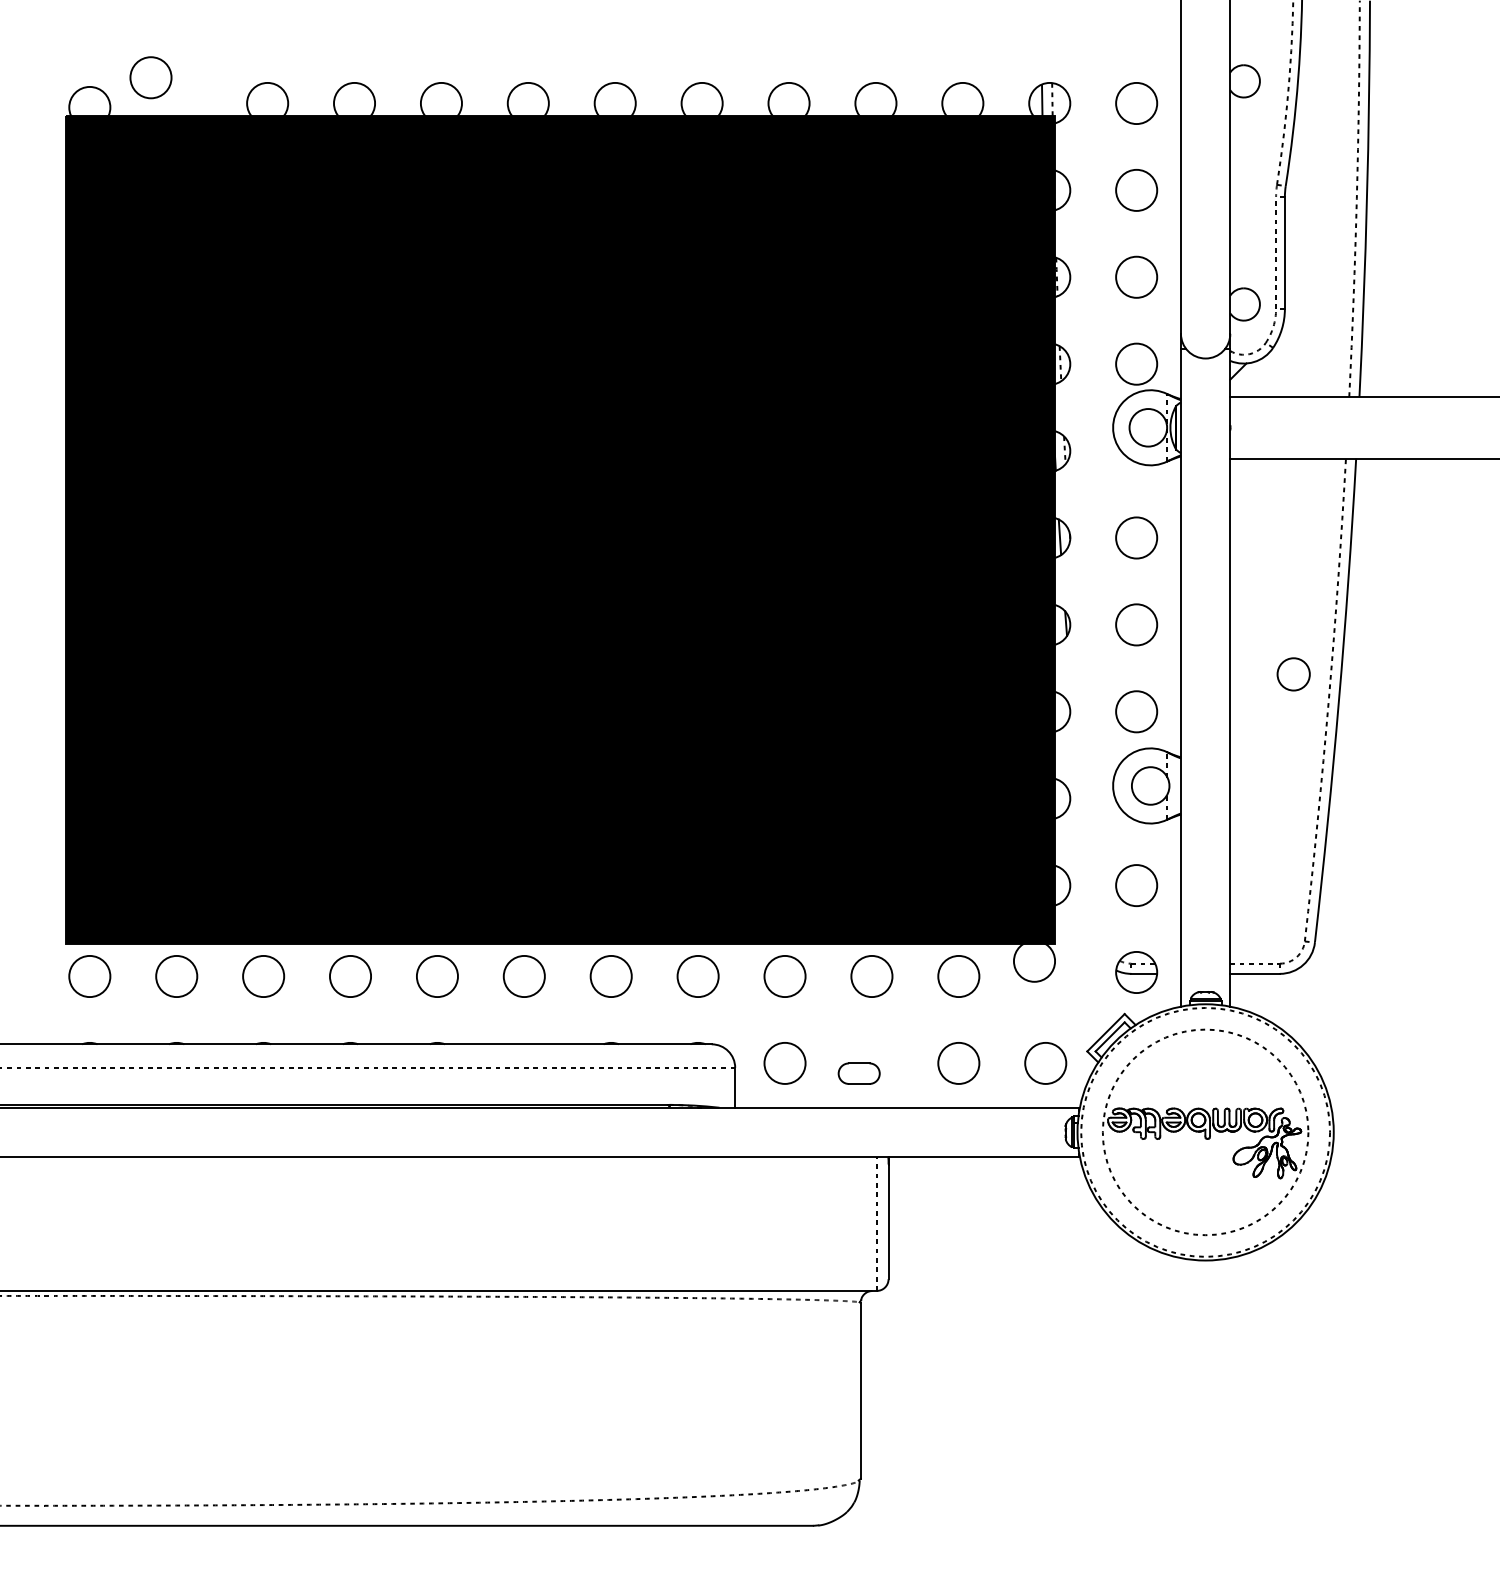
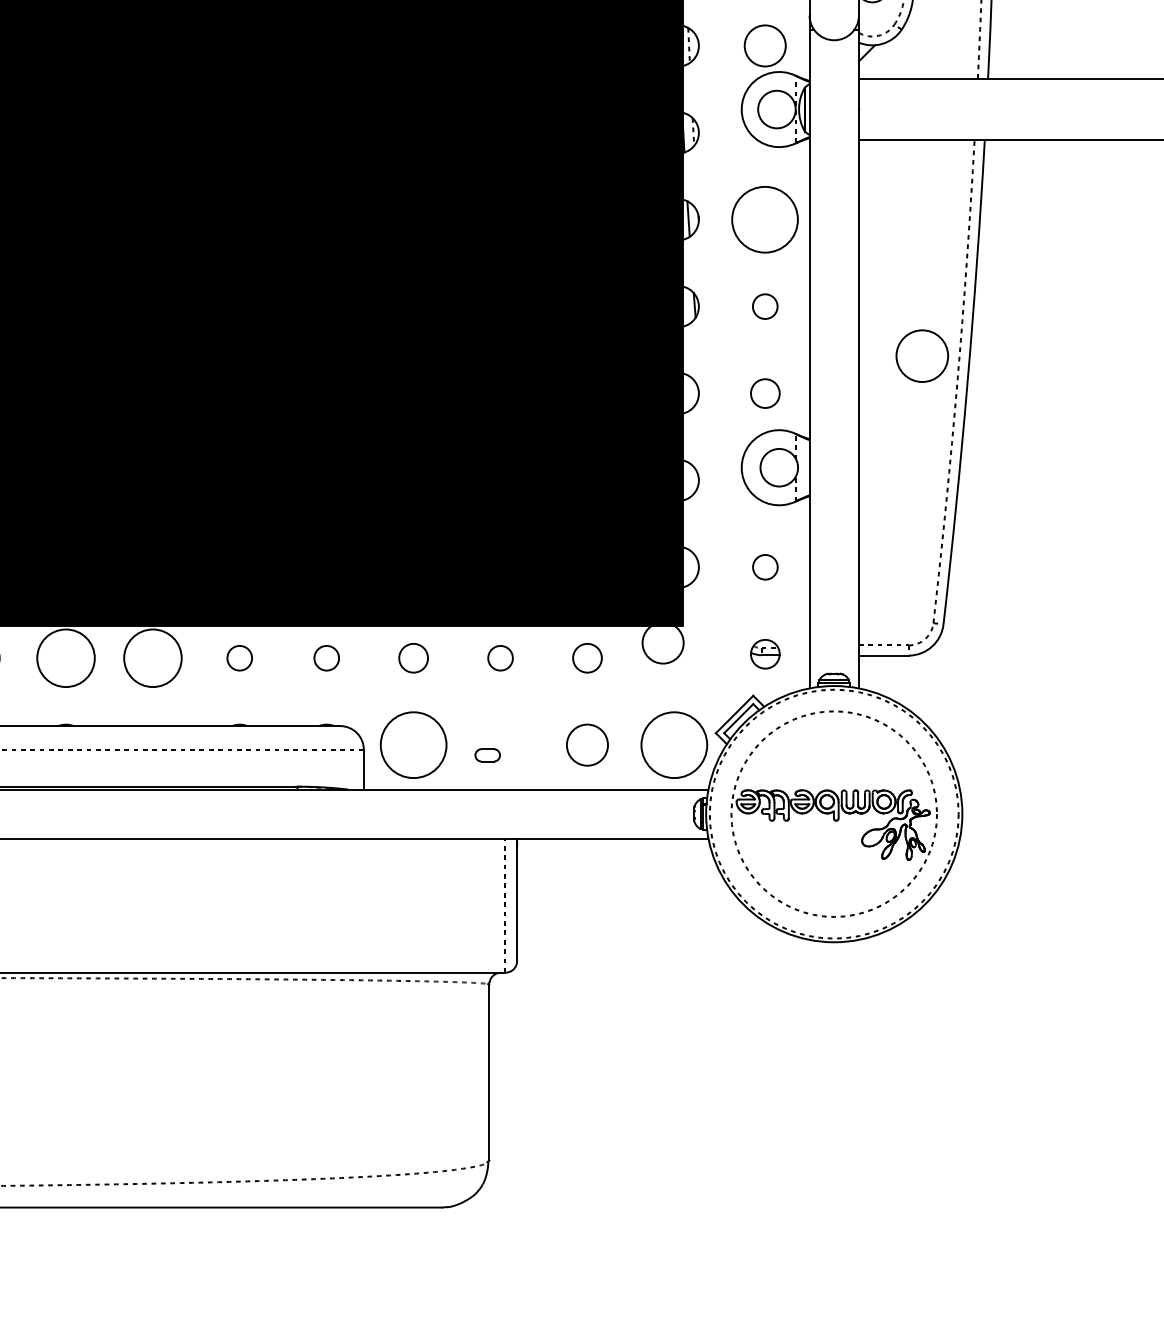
circle: (1136, 537) -> (765, 219), size x1.6
circle: (1136, 624) -> (765, 306), size x0.6
circle: (1293, 674) -> (922, 356), size x1.6
circle: (1136, 711) -> (765, 393), size x0.7
circle: (1136, 885) -> (765, 567), size x0.6
part: (1136, 972) -> (765, 654), size x0.7
circle: (436, 976) -> (65, 658), size x1.4
circle: (523, 976) -> (152, 658), size x1.4
circle: (610, 976) -> (239, 658), size x0.6
circle: (697, 976) -> (326, 658), size x0.6
circle: (784, 976) -> (413, 658), size x0.7
circle: (871, 976) -> (500, 658), size x0.6
circle: (958, 976) -> (587, 658), size x0.7
circle: (784, 1062) -> (413, 744), size x1.6
circle: (1045, 1062) -> (674, 744), size x1.6
part: (858, 1073) -> (487, 755), size x0.6

